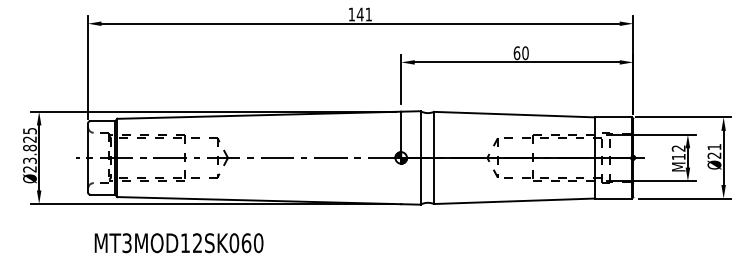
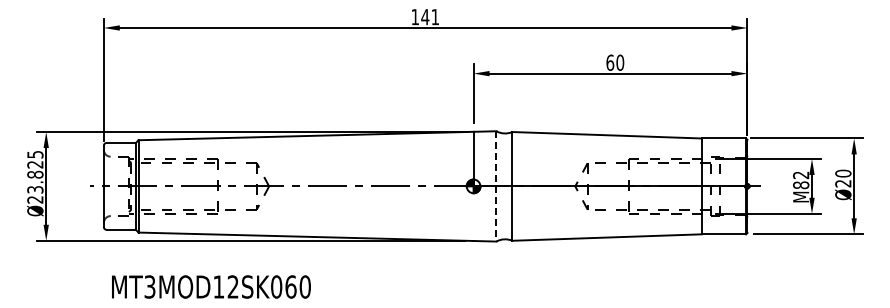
text: (714, 147) -> (843, 173), Ø21 -> Ø20
text: (679, 157) -> (801, 185), M12 -> M82
line: (420, 158) -> (496, 186), solid -> dashed

